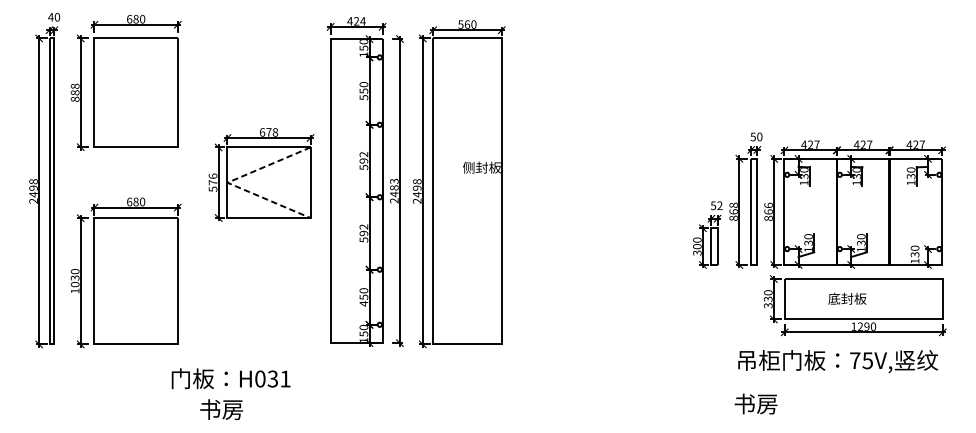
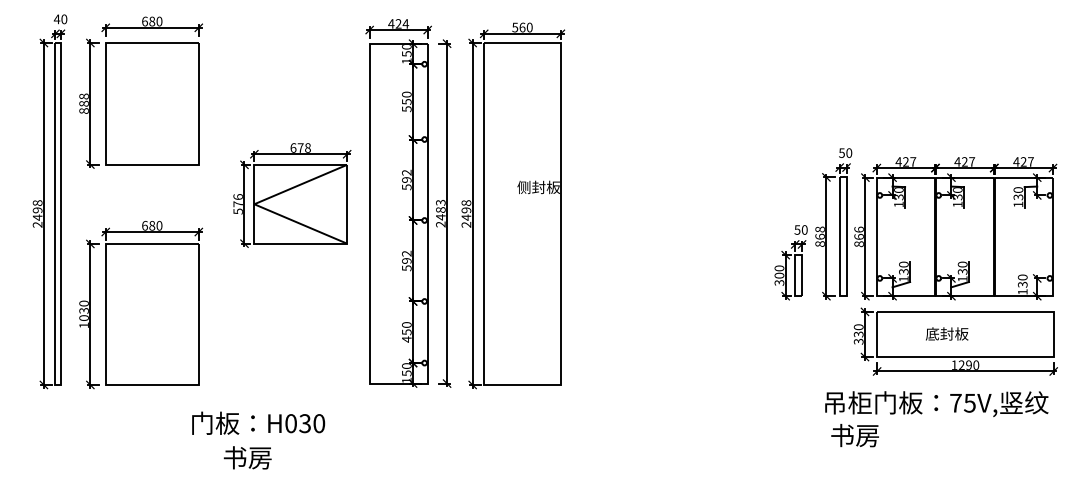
line: (227, 182) -> (254, 204), dashed -> solid
text: (719, 205) -> (804, 229), 52 -> 50
text: (285, 378) -> (319, 423), H031 -> H030
text: (755, 403) -> (854, 435), moved

